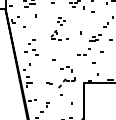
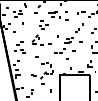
part: (59, 27) -> (41, 32), size x1.43

